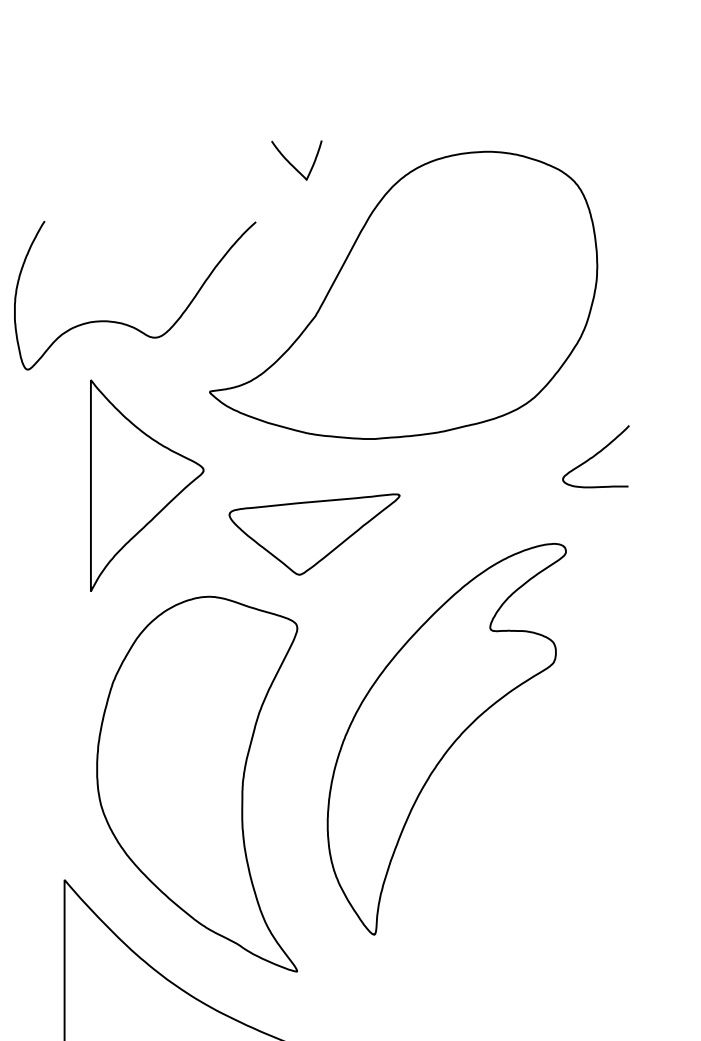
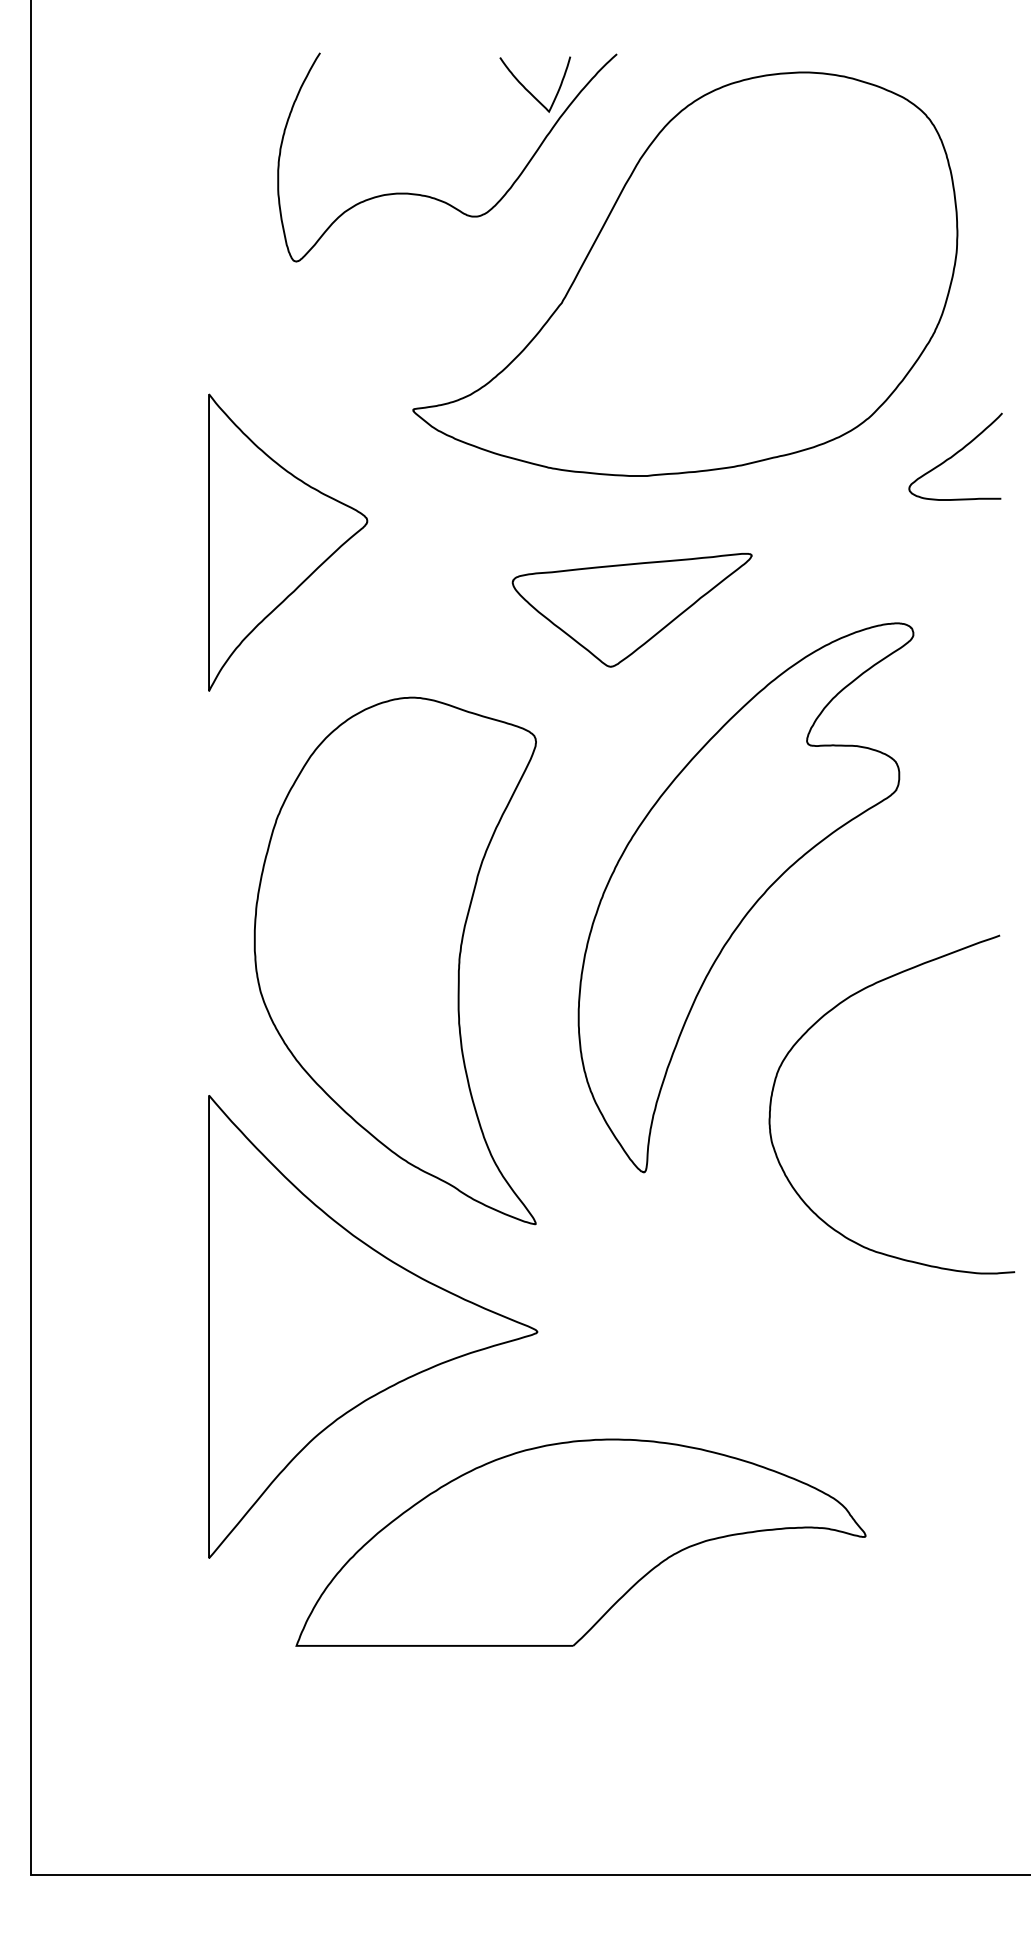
curve: (126, 324) -> (435, 197), moved
curve: (595, 455) -> (955, 455), moved
part: (147, 485) -> (288, 542), moved
part: (314, 534) -> (631, 610), moved
curve: (501, 825) -> (822, 1018), added

